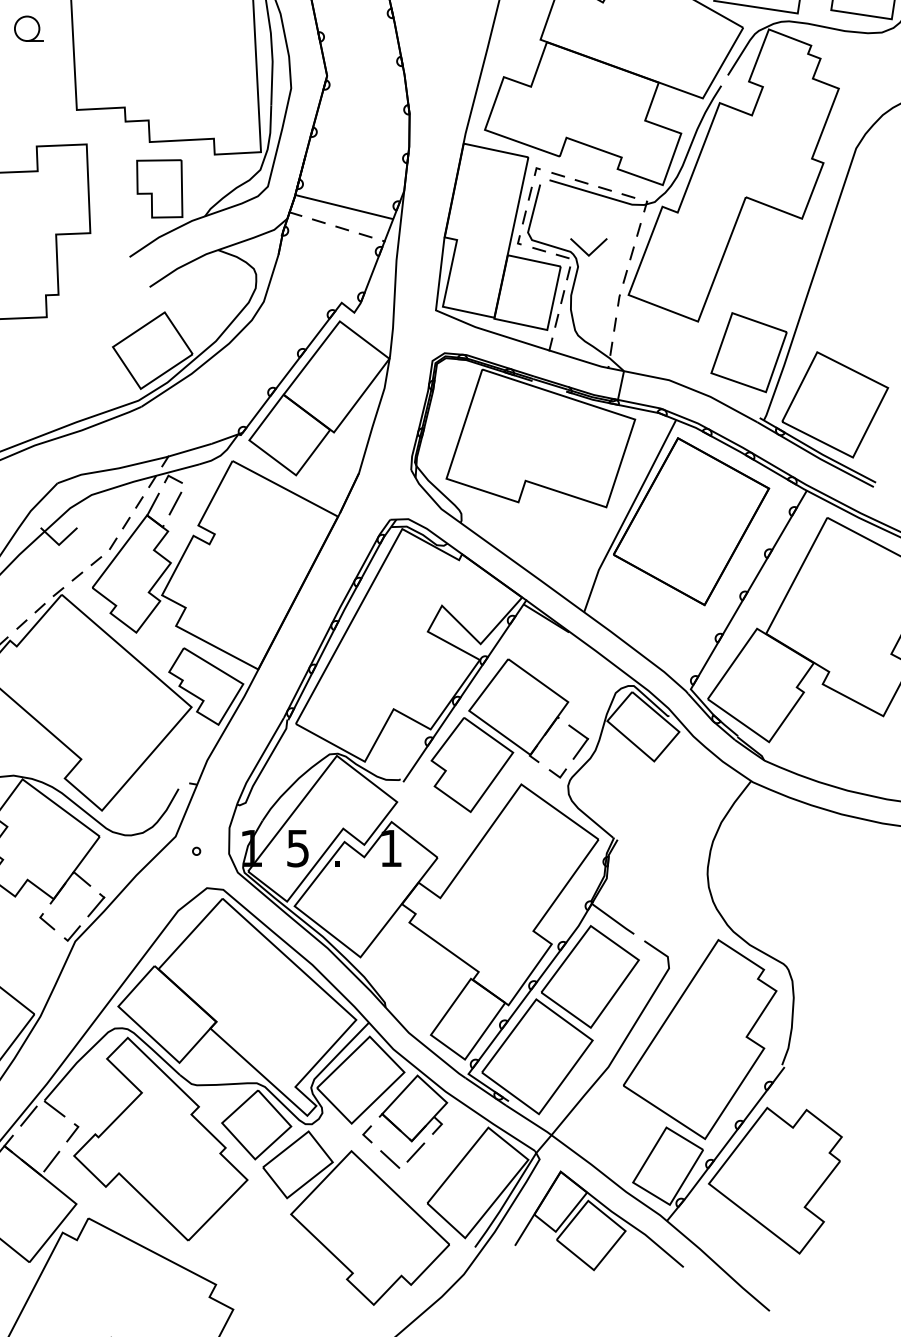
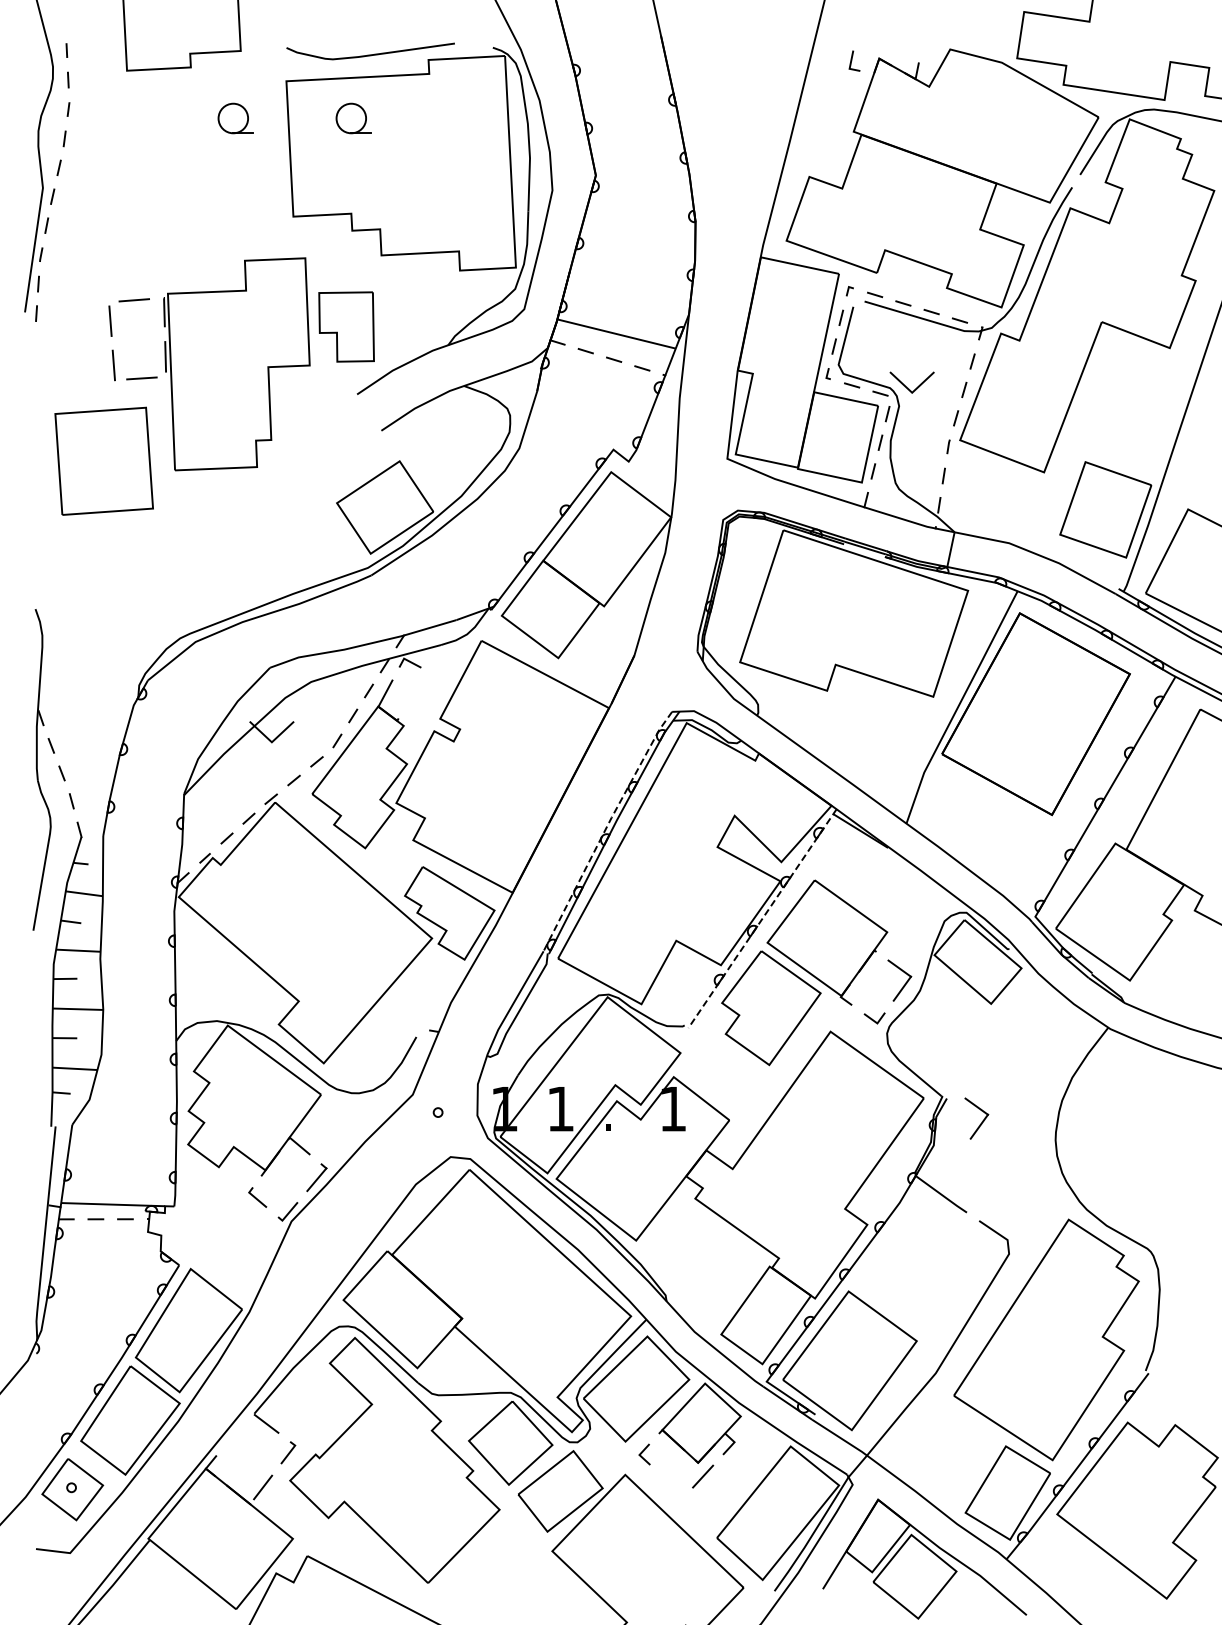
part: (126, 28) -> (353, 118), added
part: (159, 188) -> (346, 326), moved
line: (175, 503) -> (412, 692), removed
line: (335, 617) -> (605, 829), solid -> dashed
line: (465, 691) -> (762, 919), solid -> dashed
text: (297, 848) -> (560, 1109), 5 -> 1
part: (647, 857) -> (982, 1120), added
part: (589, 976) -> (913, 1263), removed
line: (28, 1116) -> (235, 1432), removed
line: (389, 1159) -> (671, 1485), removed

